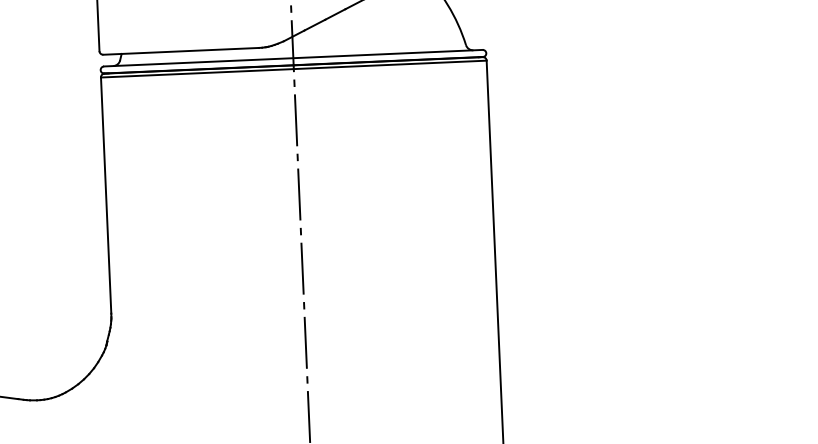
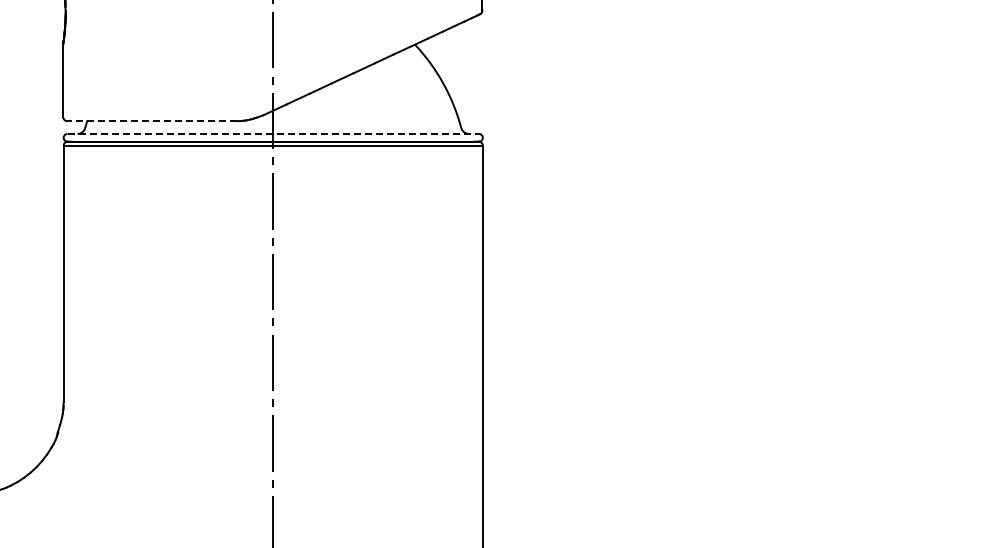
line: (180, 51) -> (151, 121), solid -> dashed
line: (293, 57) -> (273, 133), solid -> dashed

